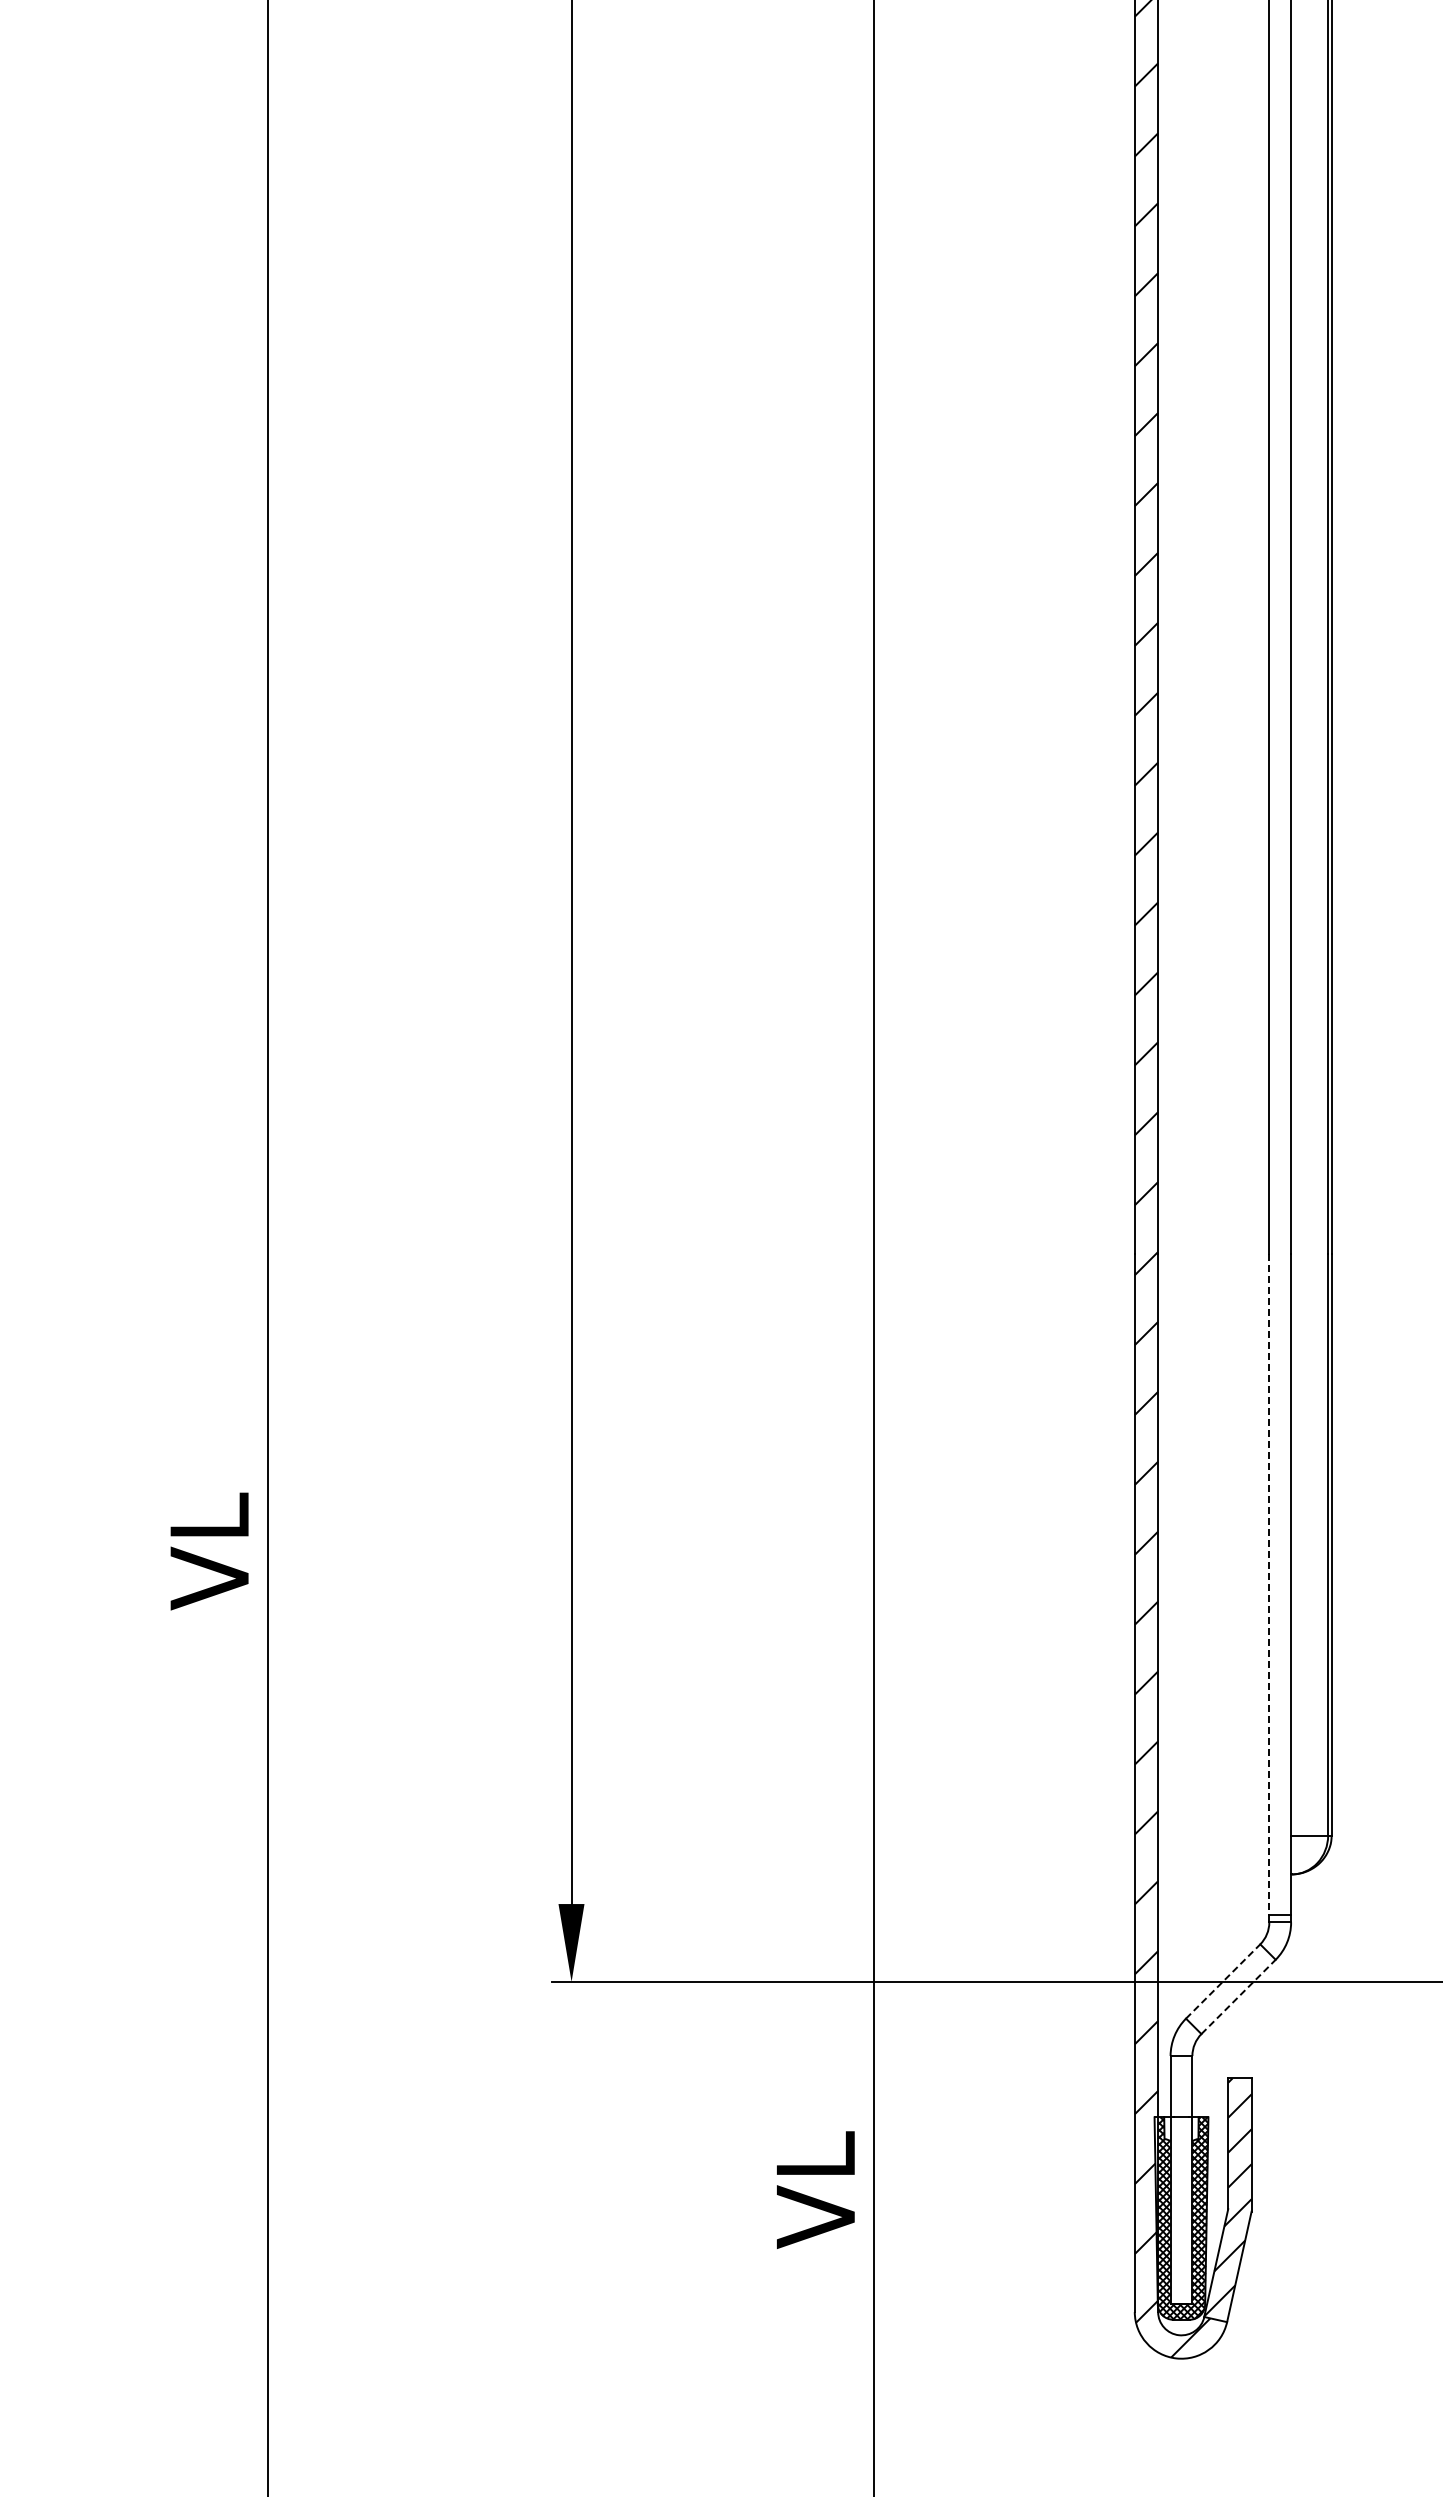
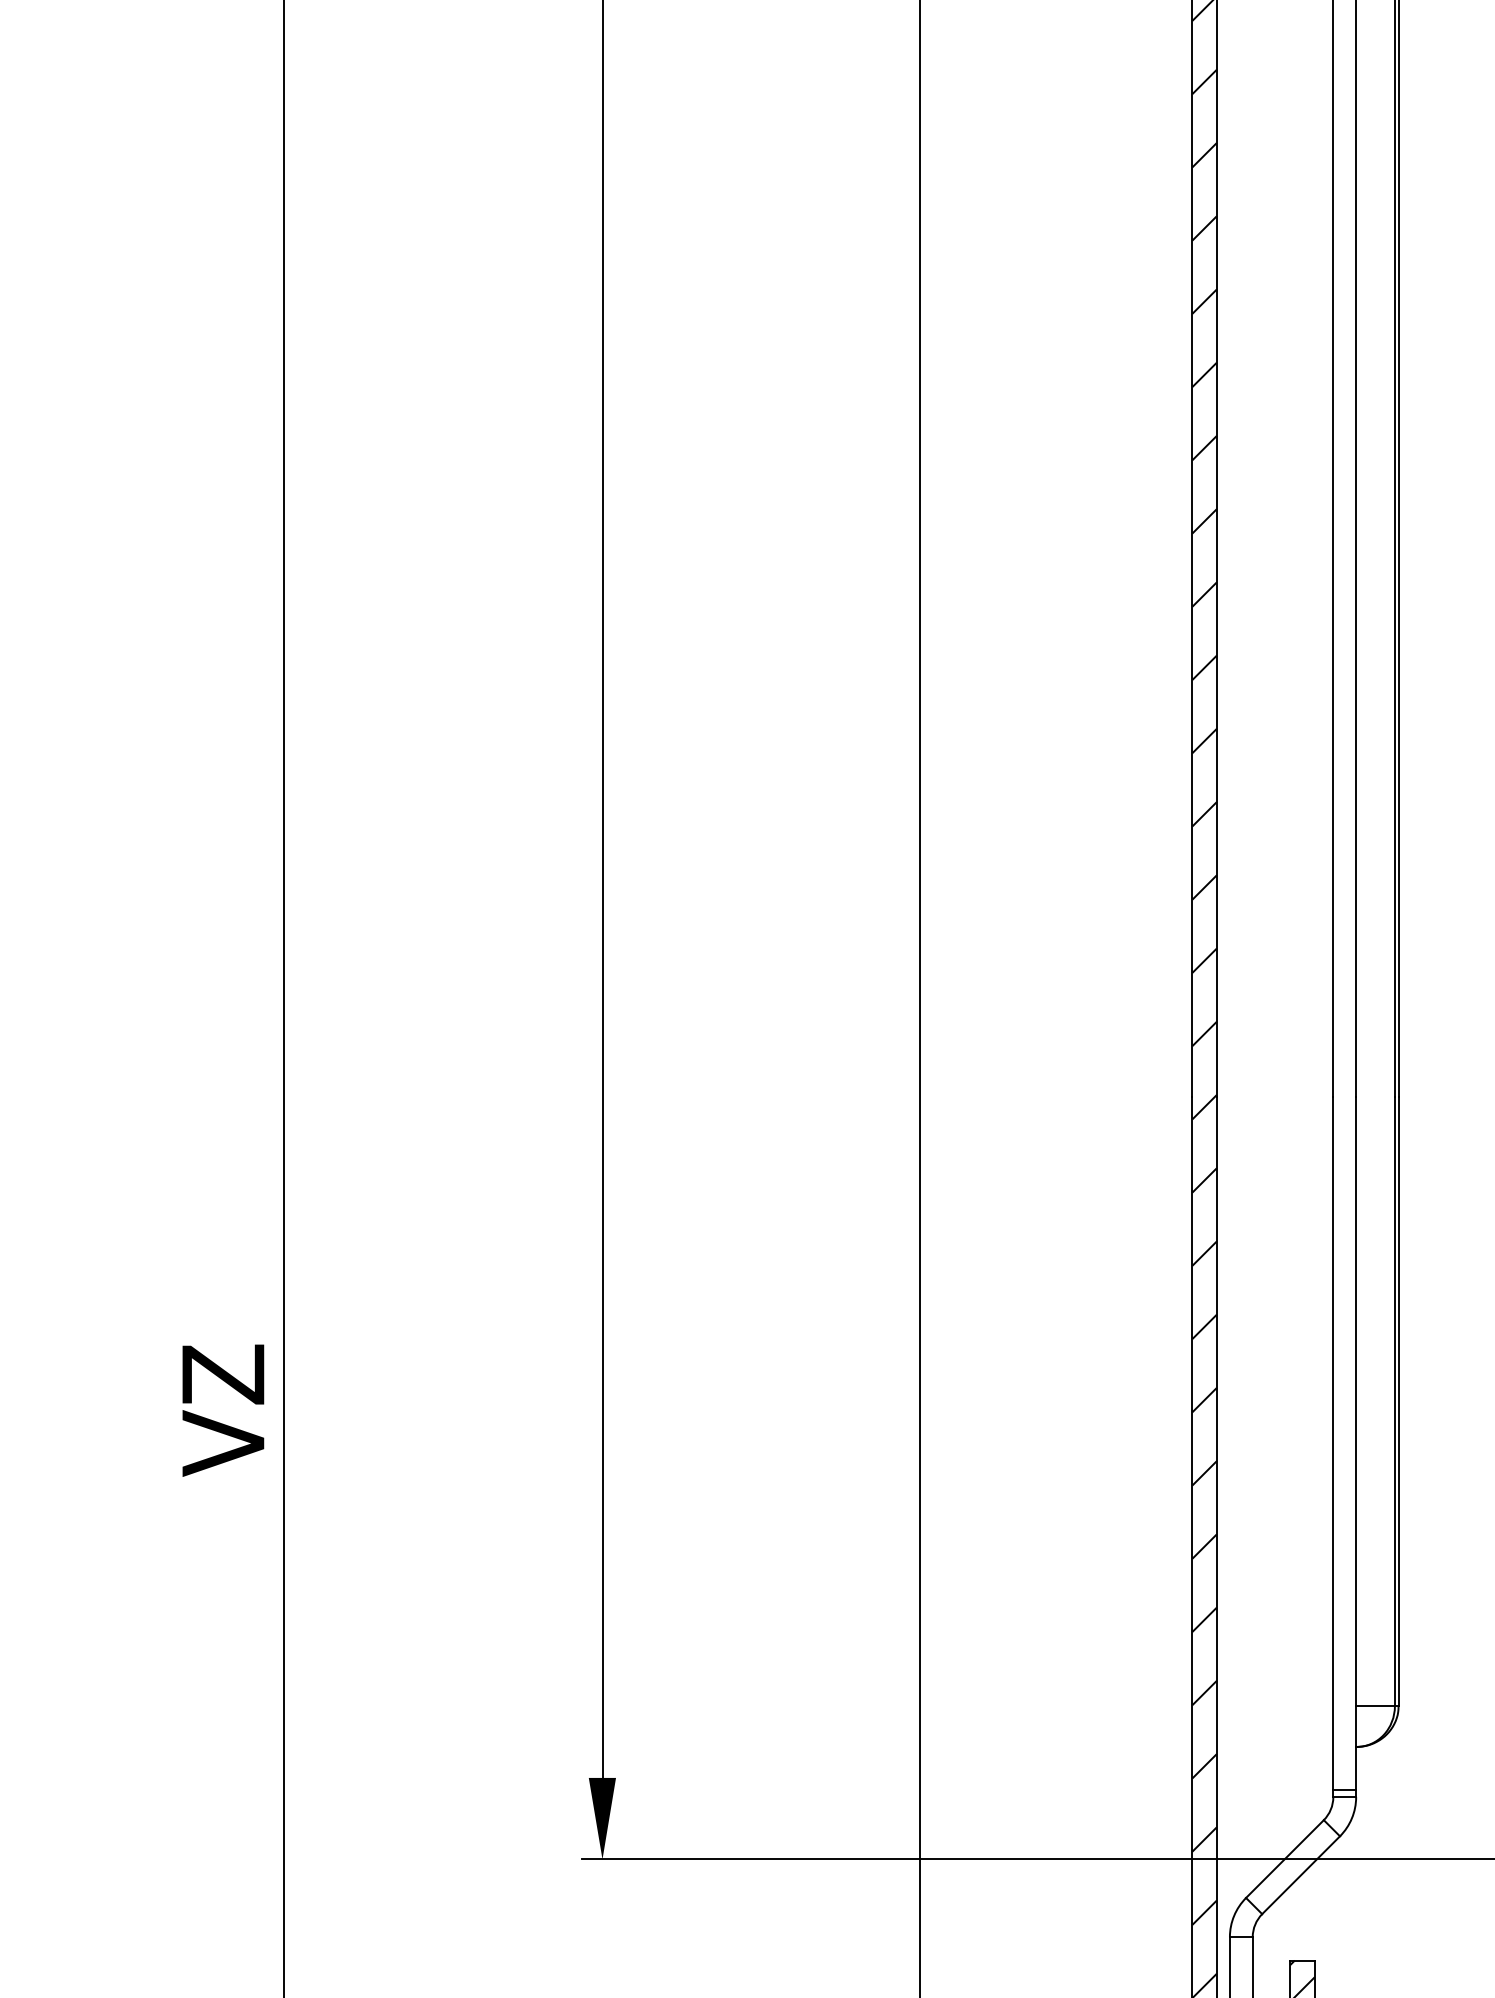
text: (209, 1553) -> (223, 1410), VL -> VZ
line: (1269, 1584) -> (1333, 1443), dashed -> solid
line: (1223, 1981) -> (1285, 1859), dashed -> solid
line: (1238, 1996) -> (1301, 1874), dashed -> solid

